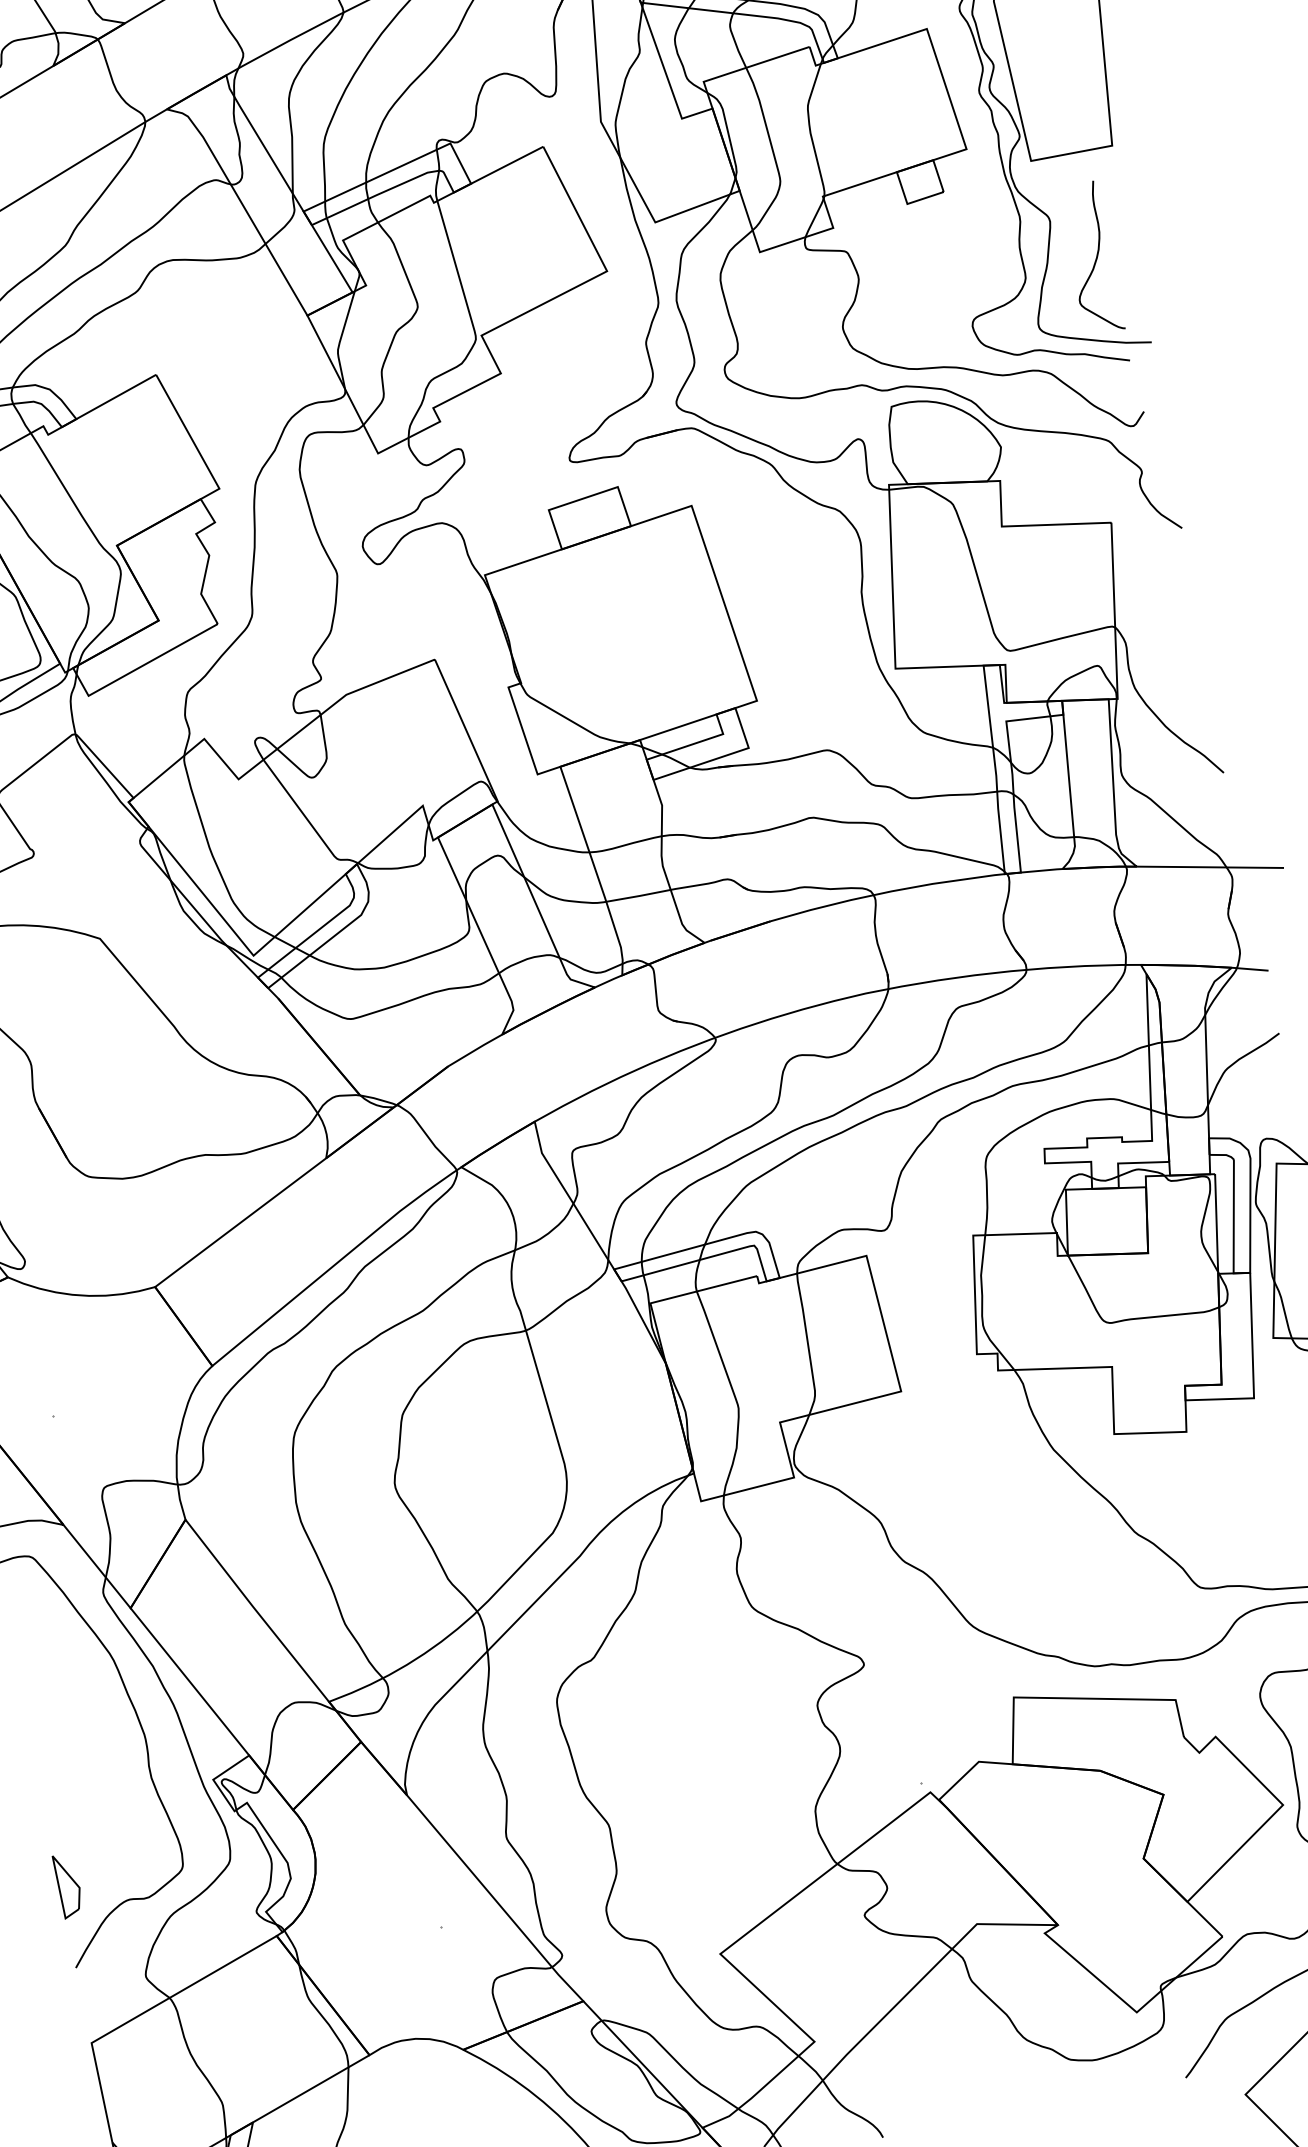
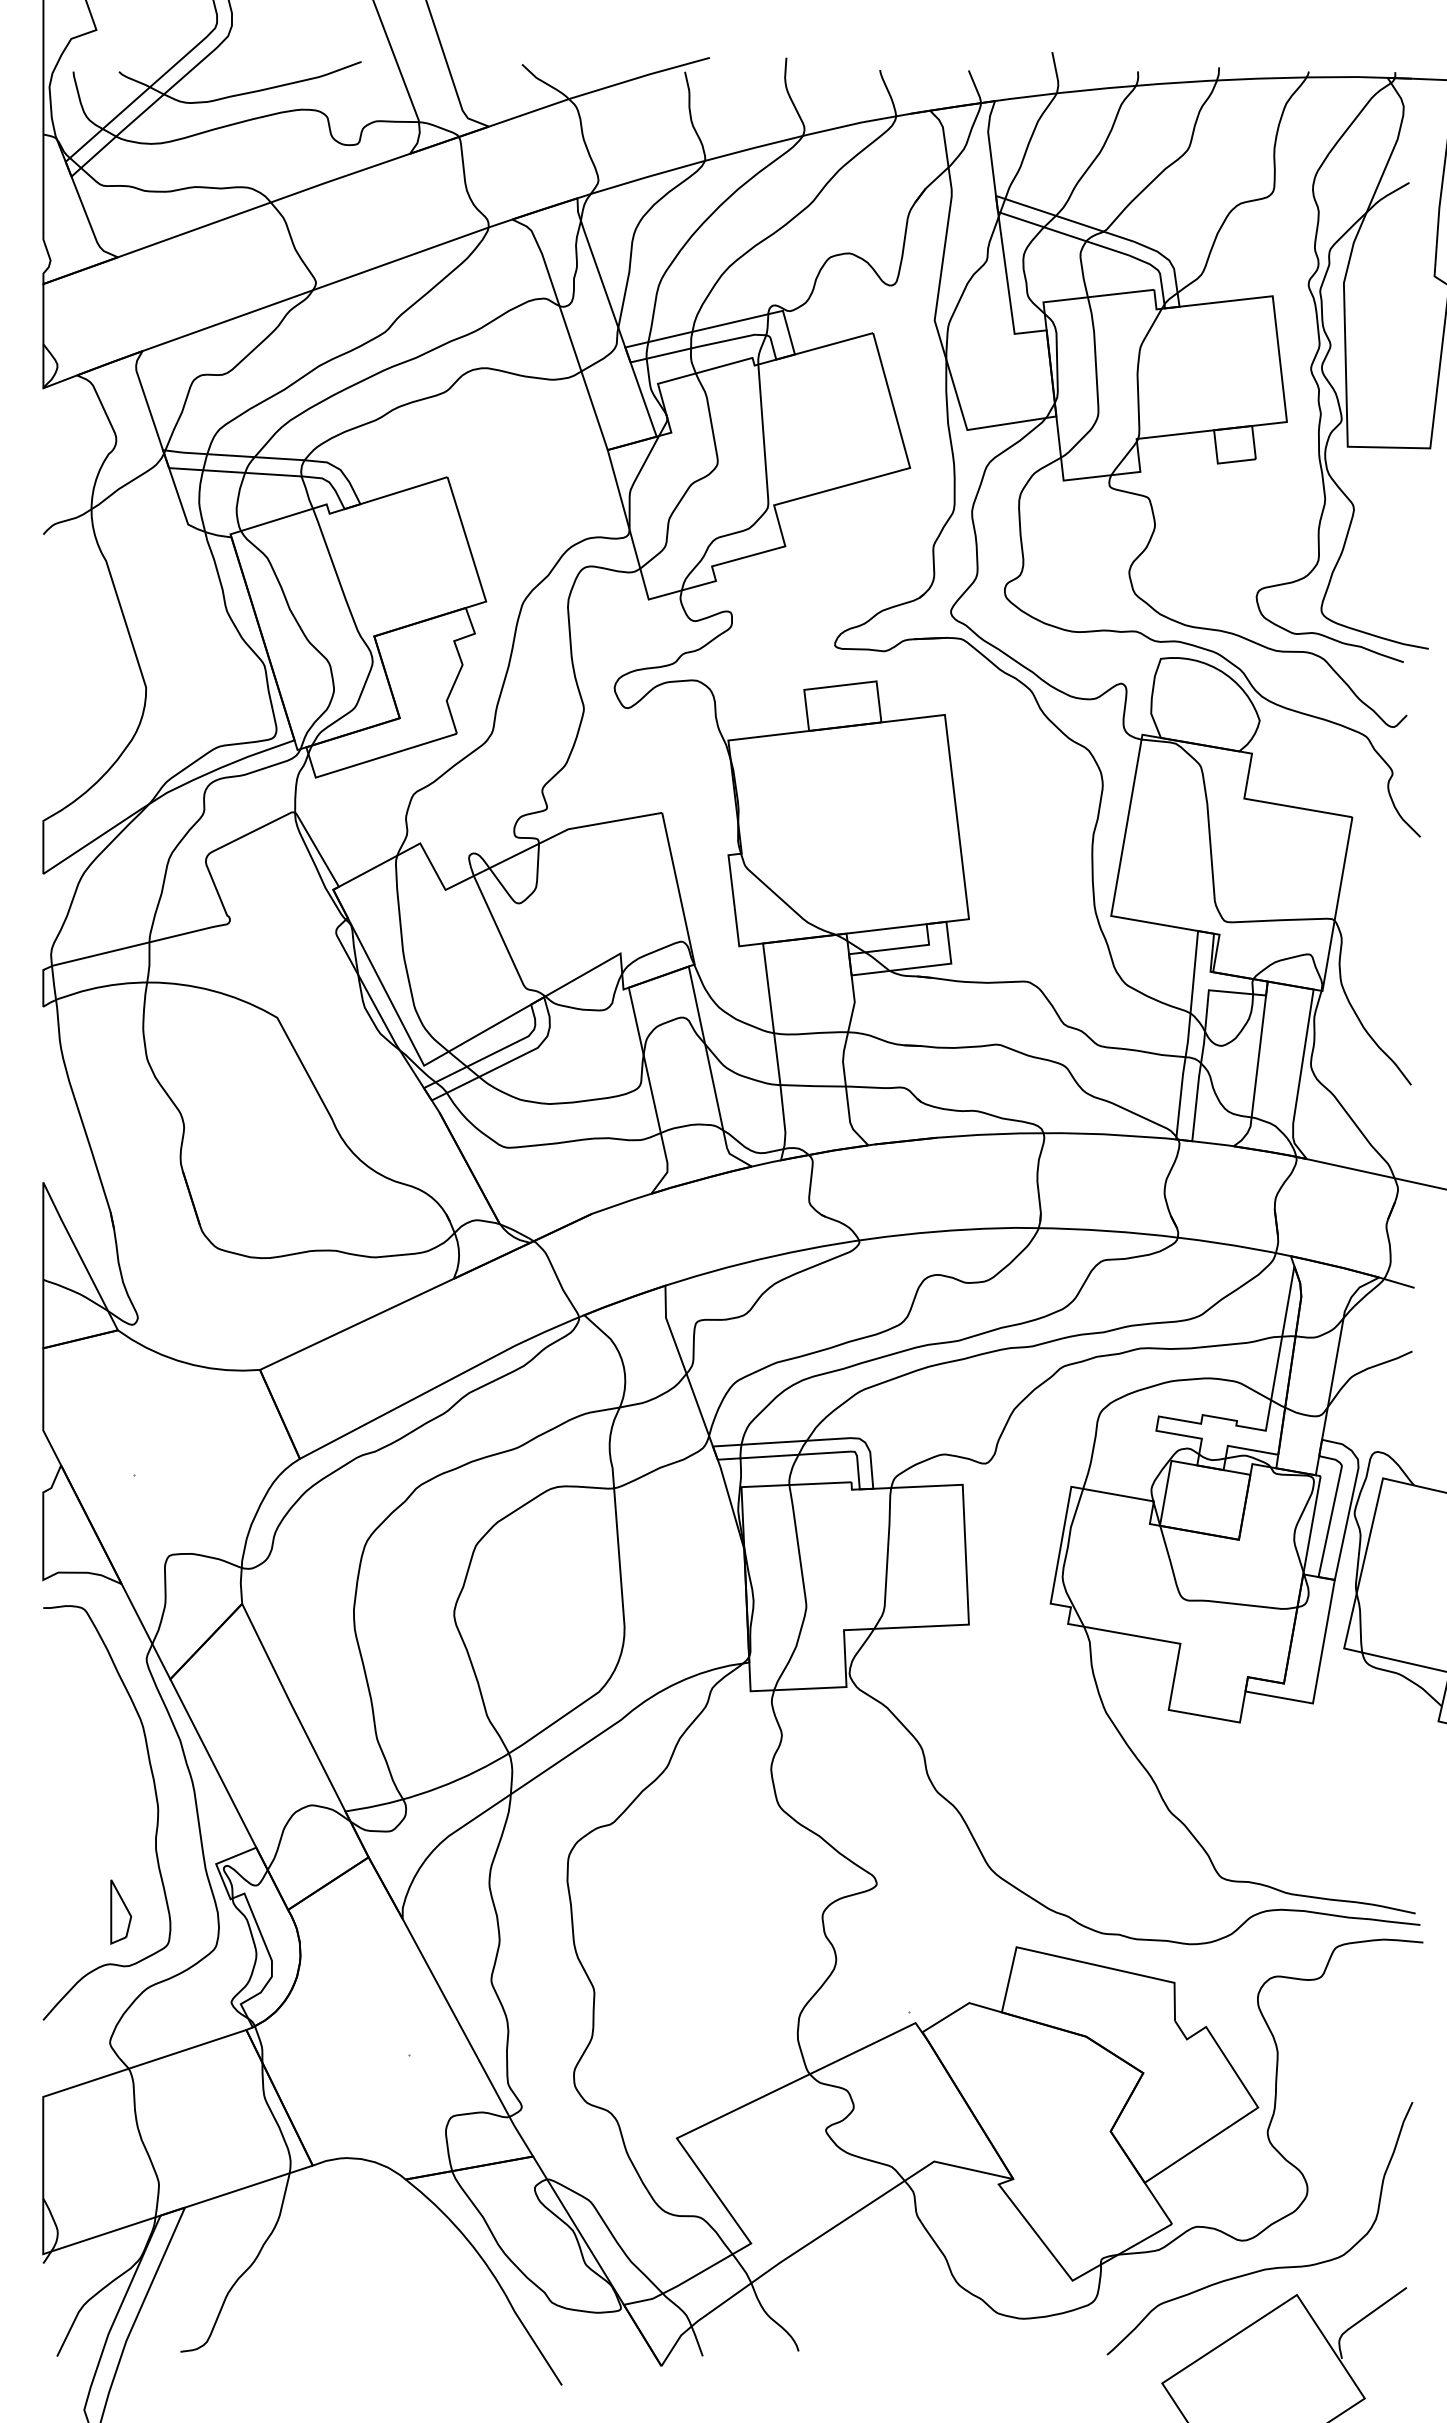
curve: (1094, 260) -> (1389, 557), removed
part: (69, 1884) -> (121, 1911), moved

